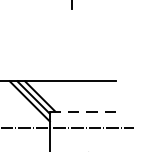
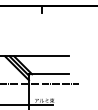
line: (82, 111) -> (48, 74), dashed -> solid

